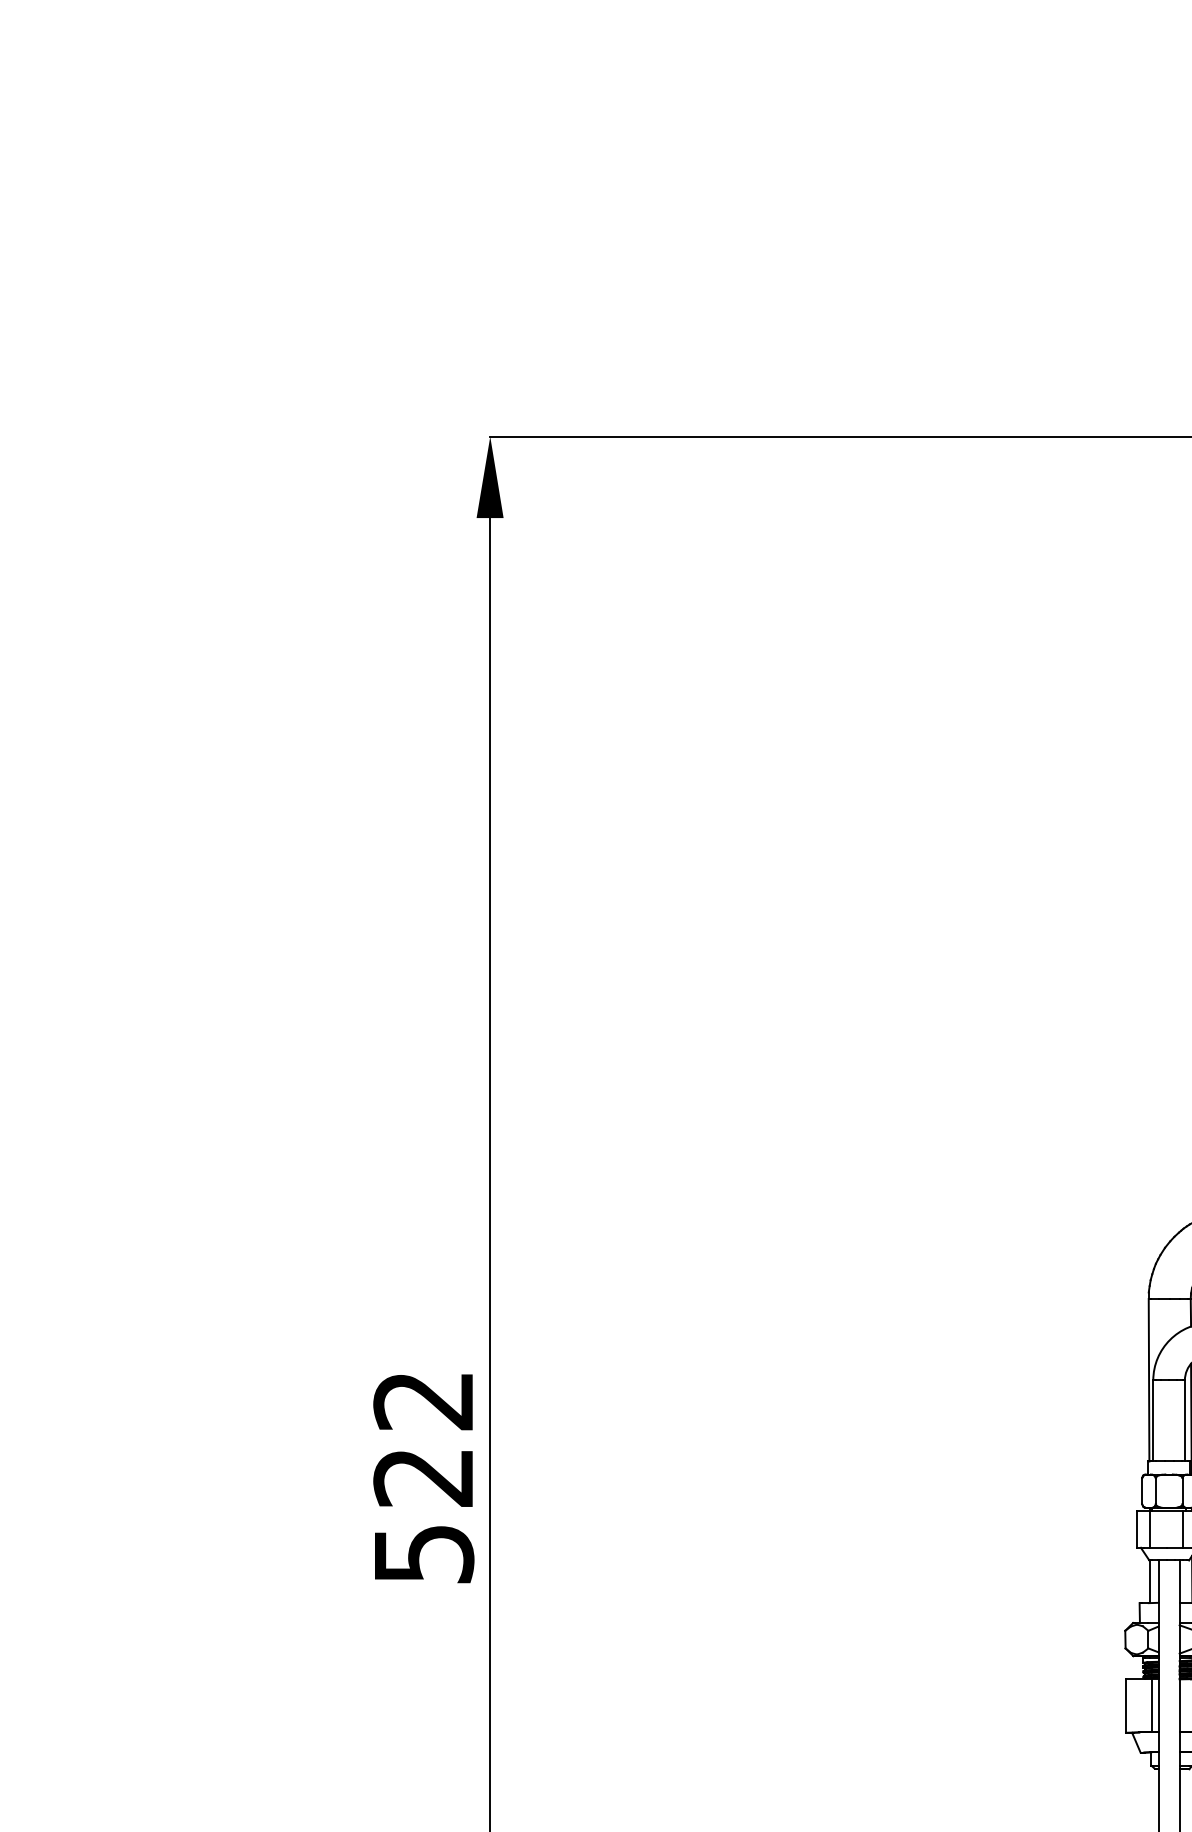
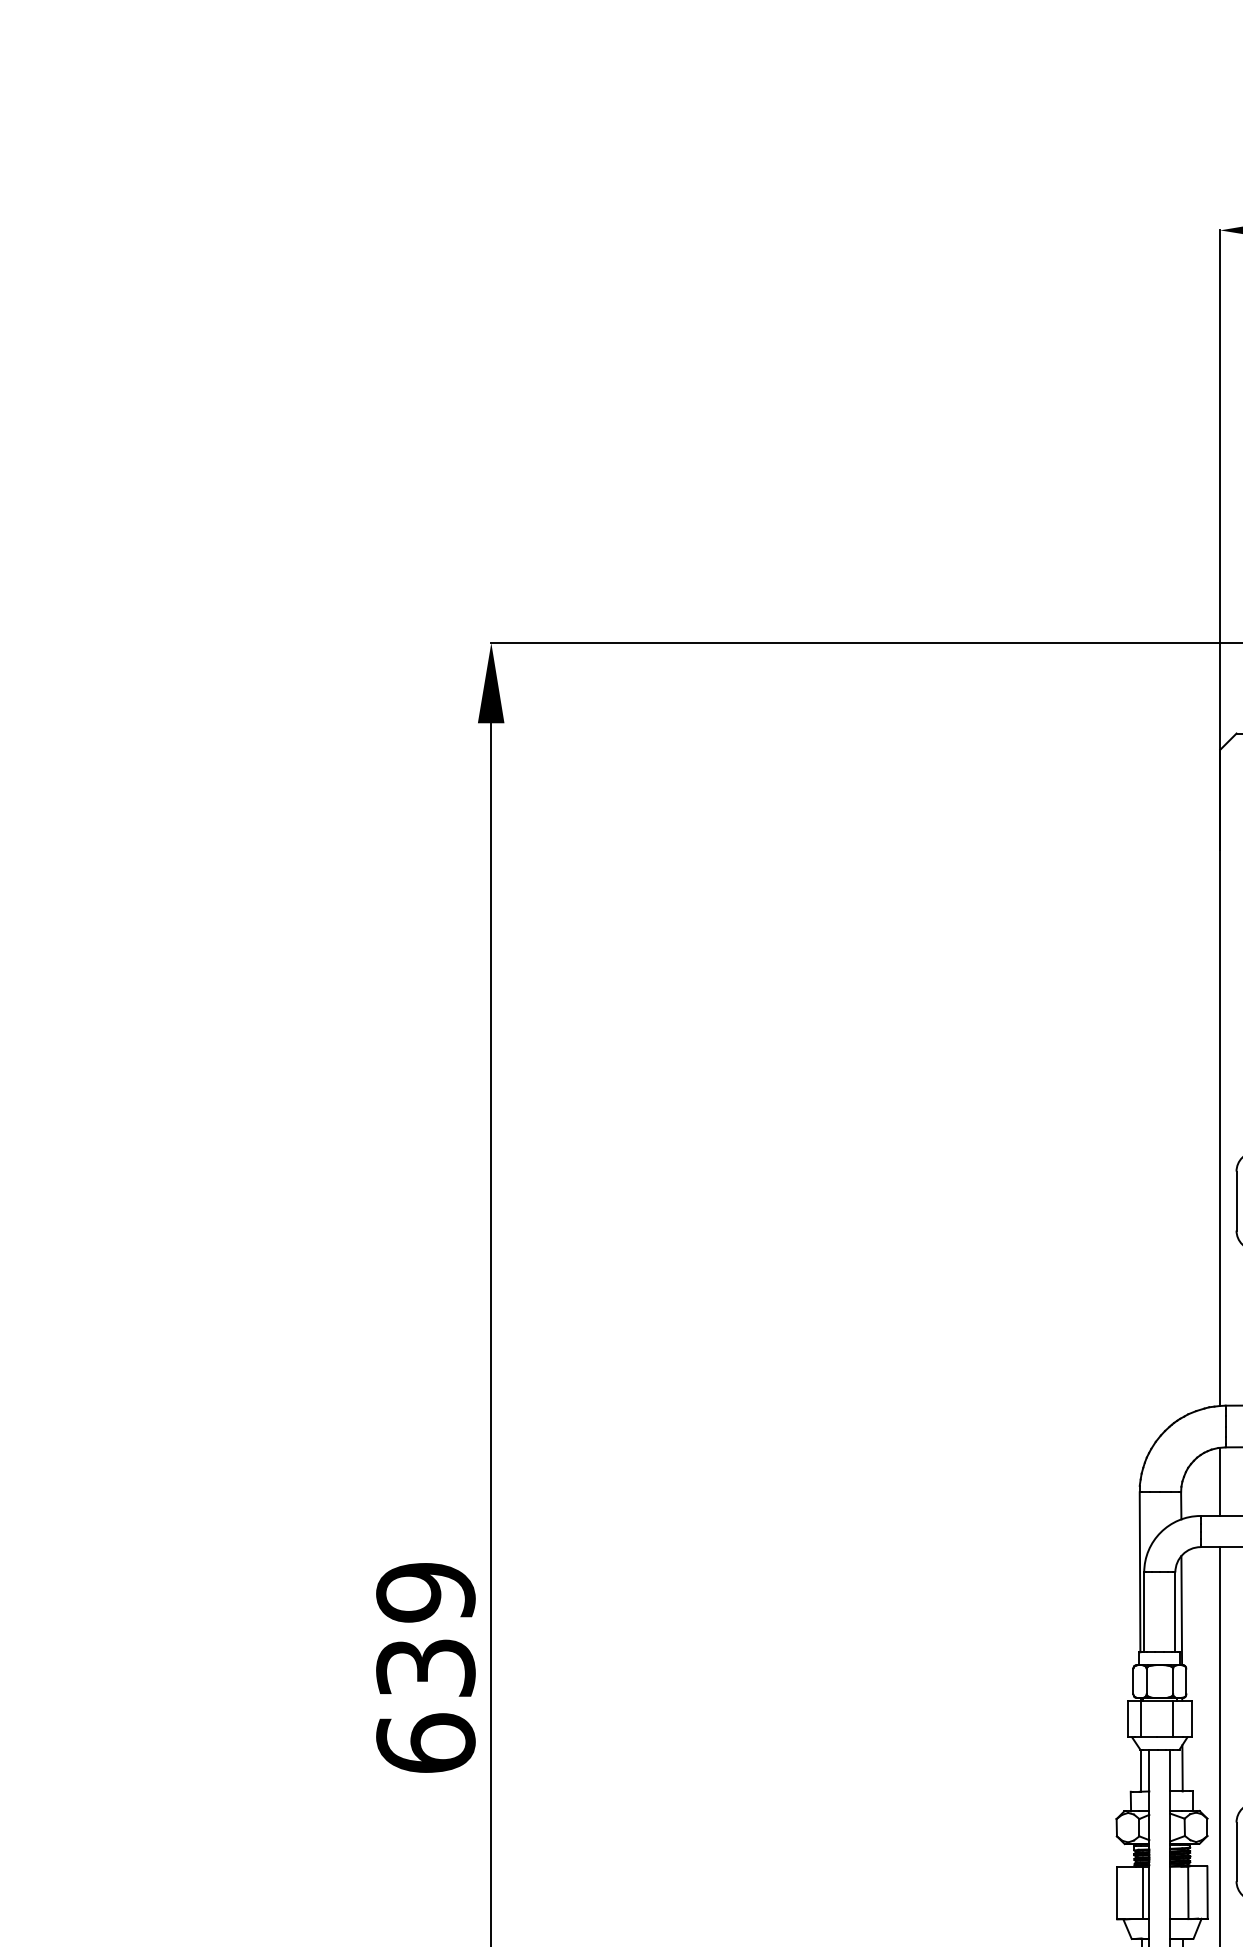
text: (423, 1476) -> (425, 1667), 522 -> 639

